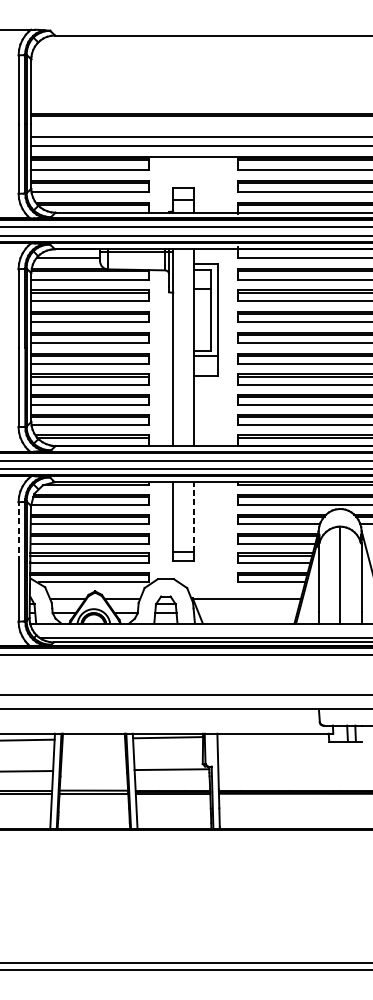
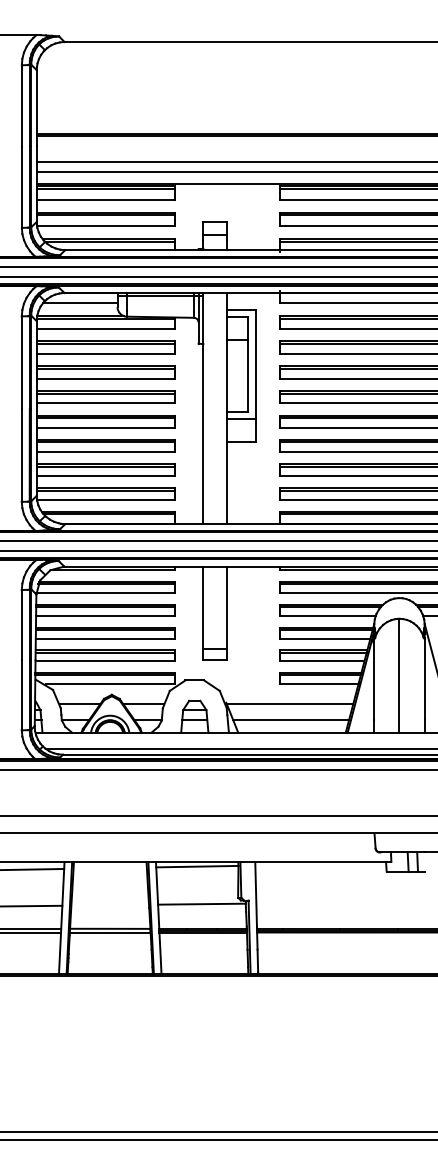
line: (193, 517) -> (227, 607), dashed -> solid
line: (18, 531) -> (21, 624), dashed -> solid
line: (248, 613) -> (291, 720), added

